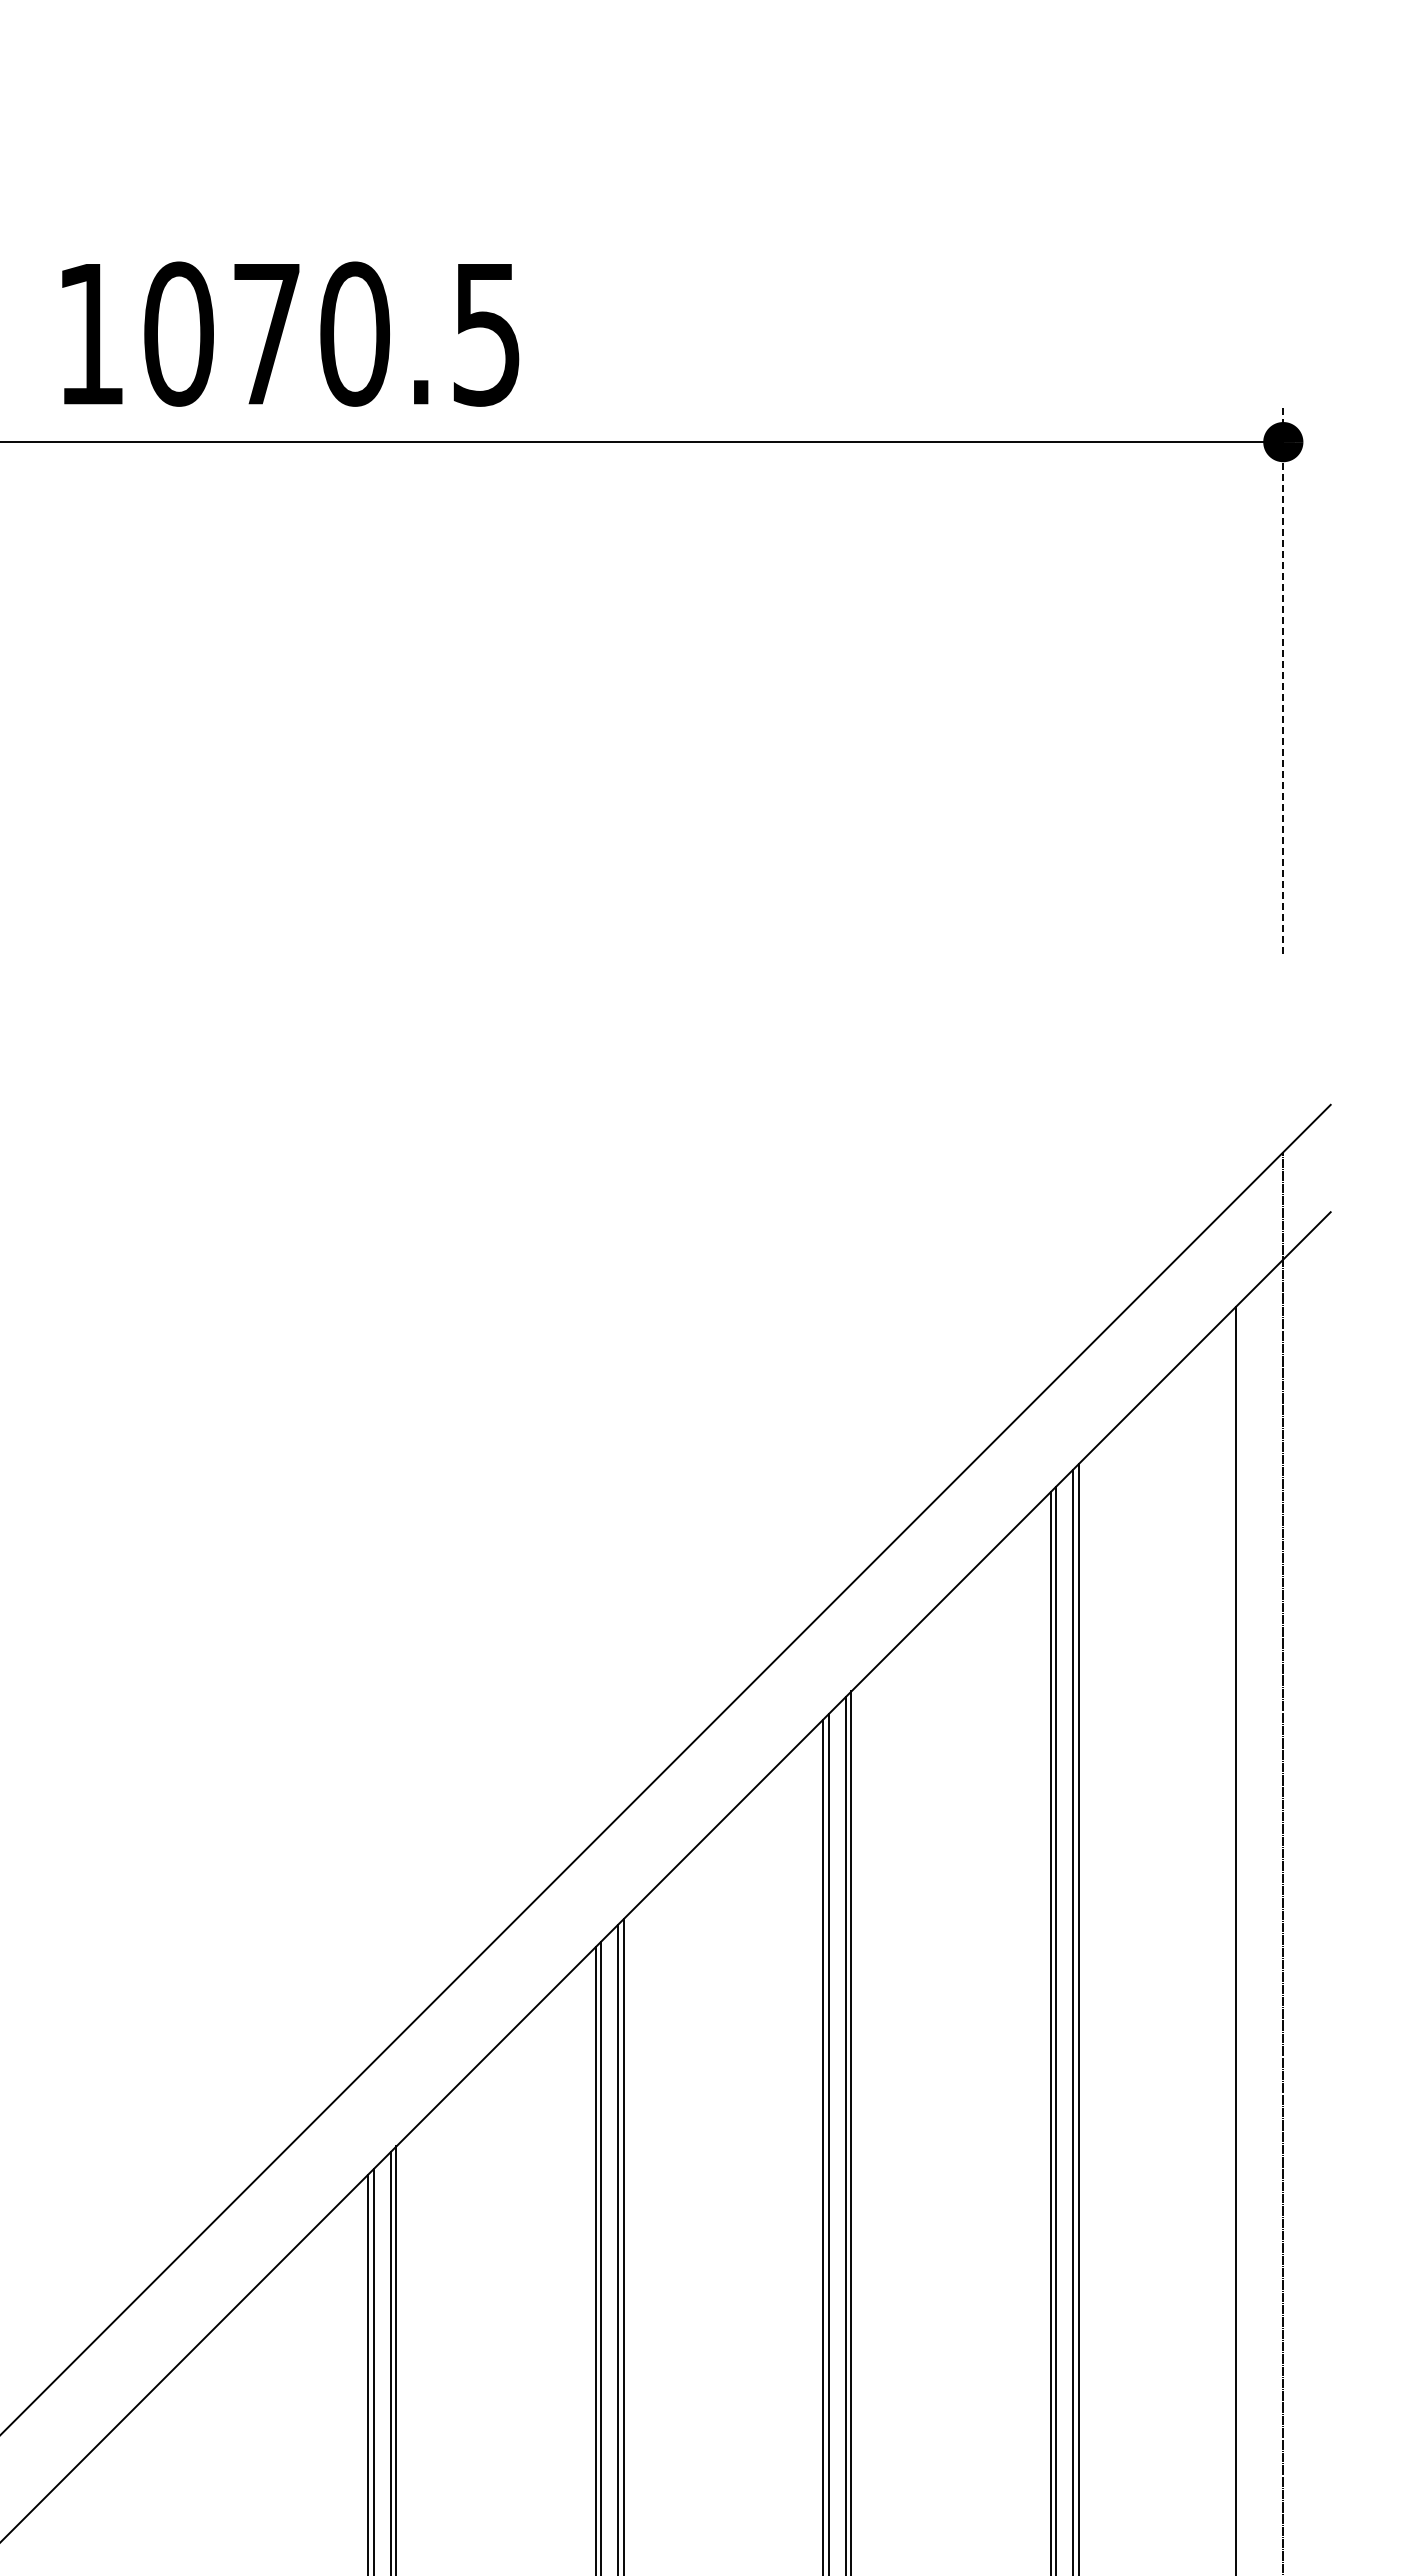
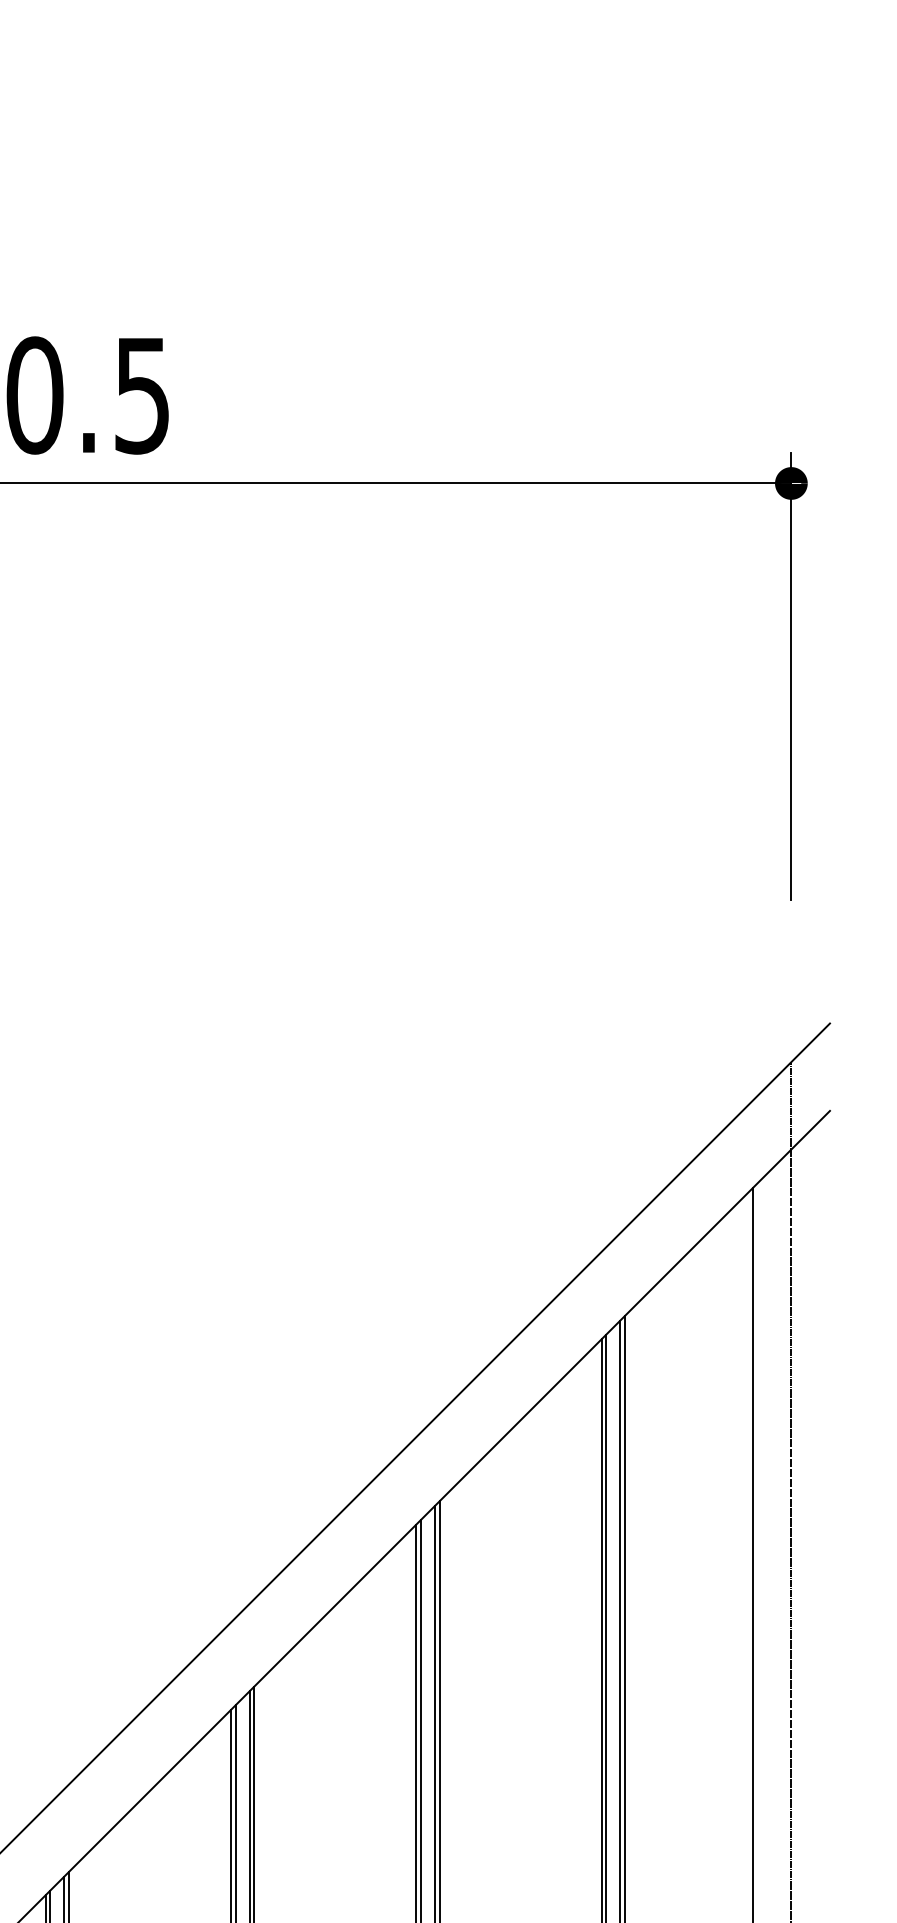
line: (1283, 678) -> (791, 676), dashed -> solid

